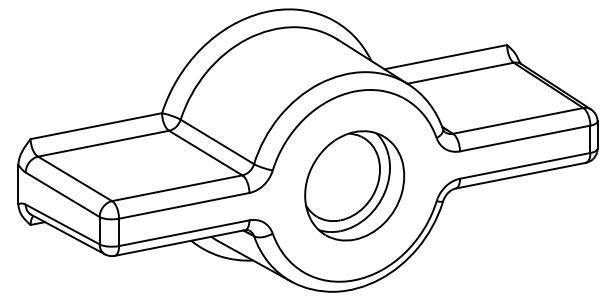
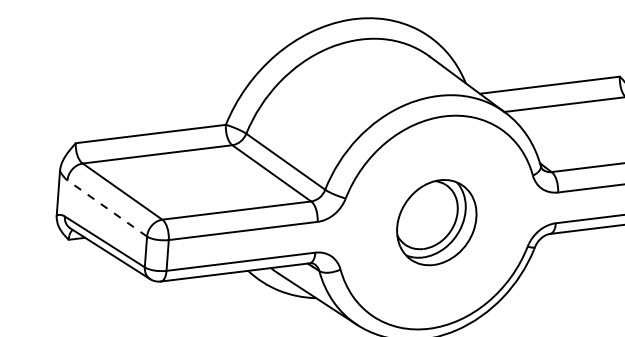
part: (354, 185) -> (436, 222), size x0.7
line: (62, 194) -> (107, 208), solid -> dashed

